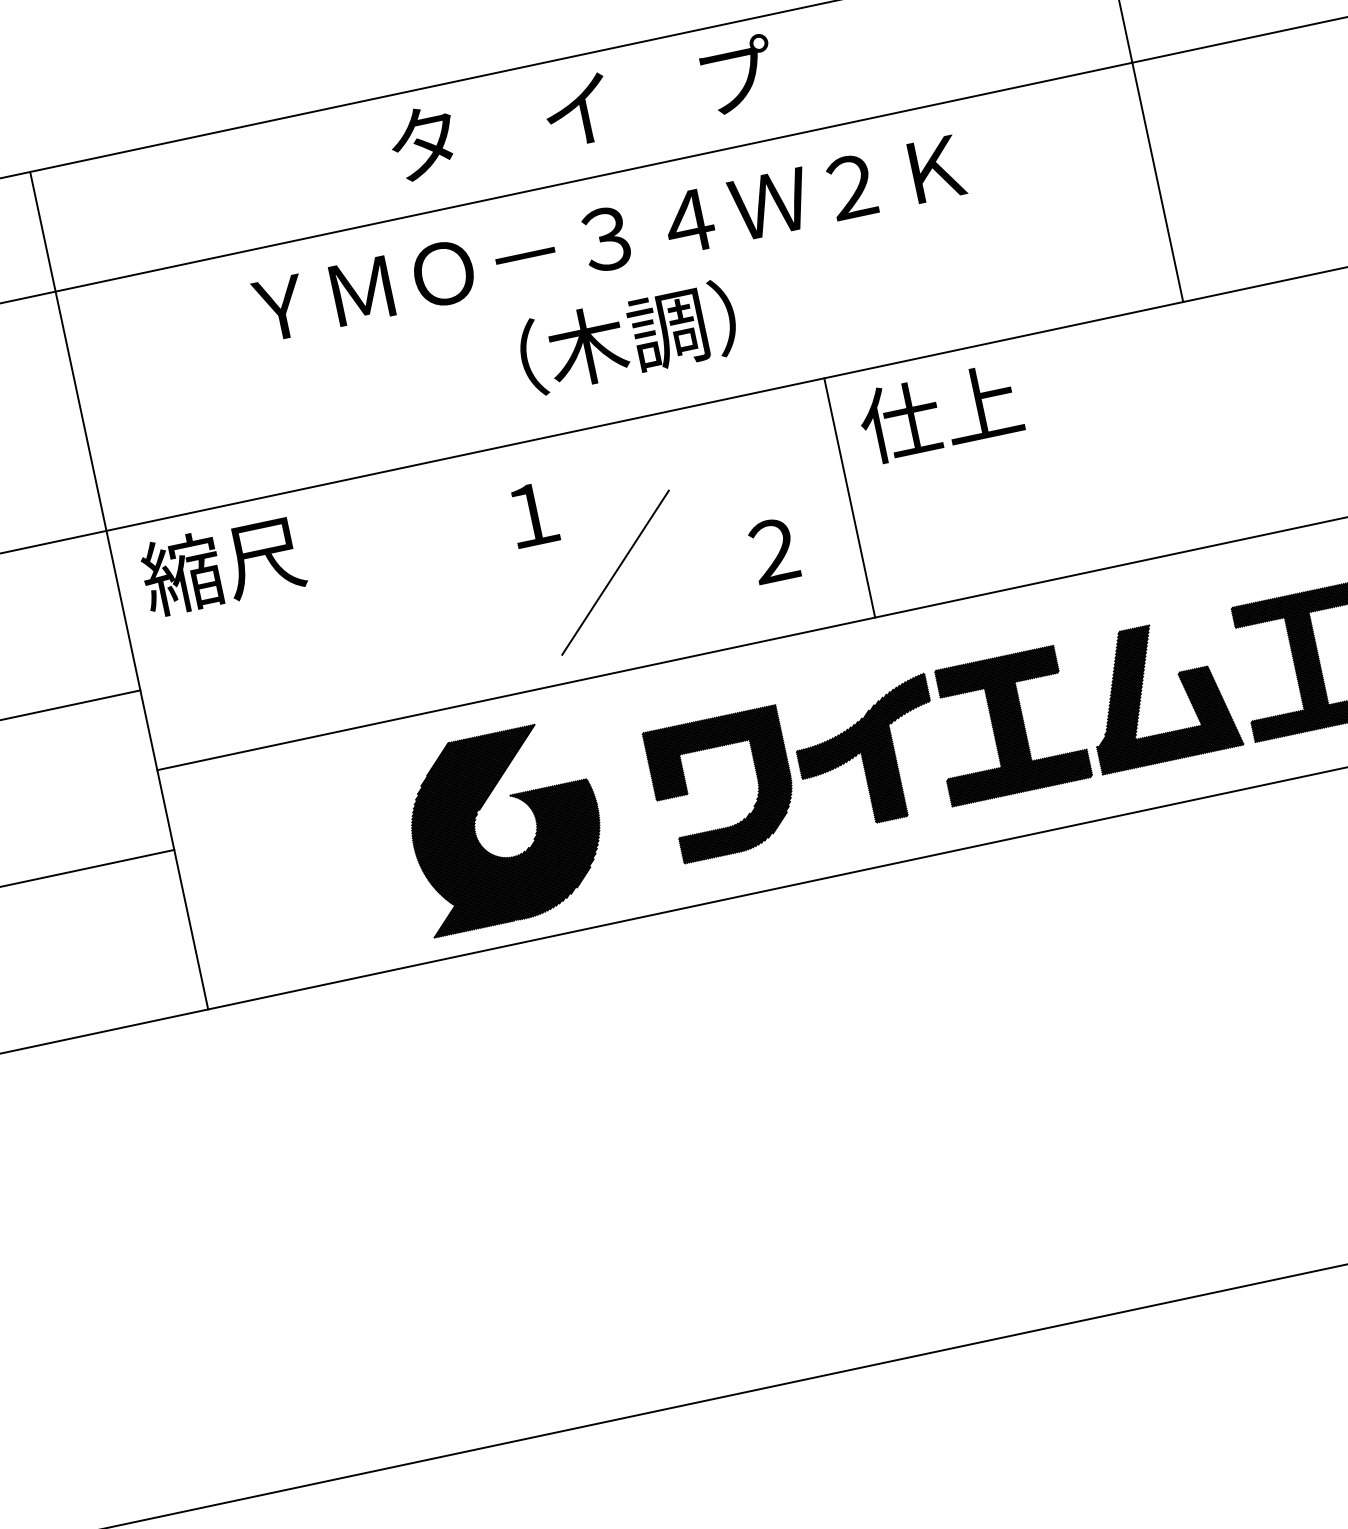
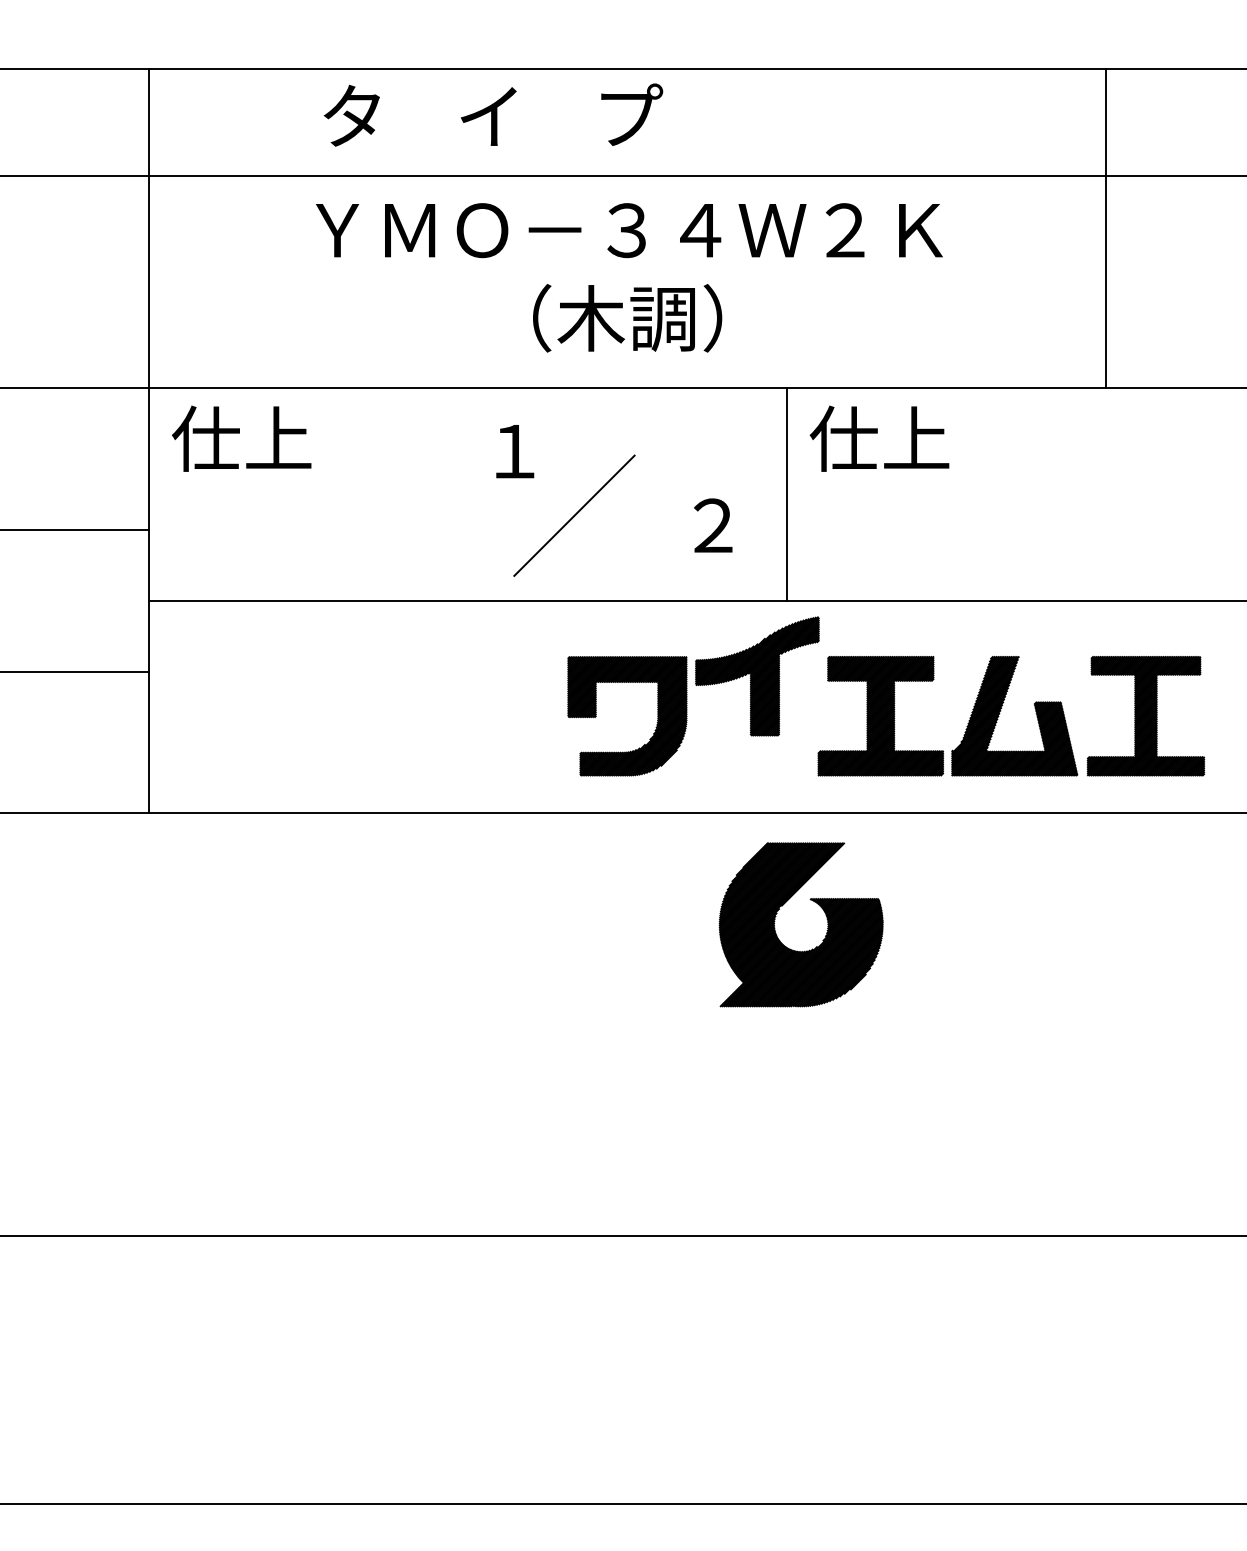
text: (582, 107) -> (493, 114), moved
text: (222, 565) -> (241, 438), 縮尺 -> 仕上
part: (869, 754) -> (757, 676), moved
part: (476, 831) -> (775, 923), moved

